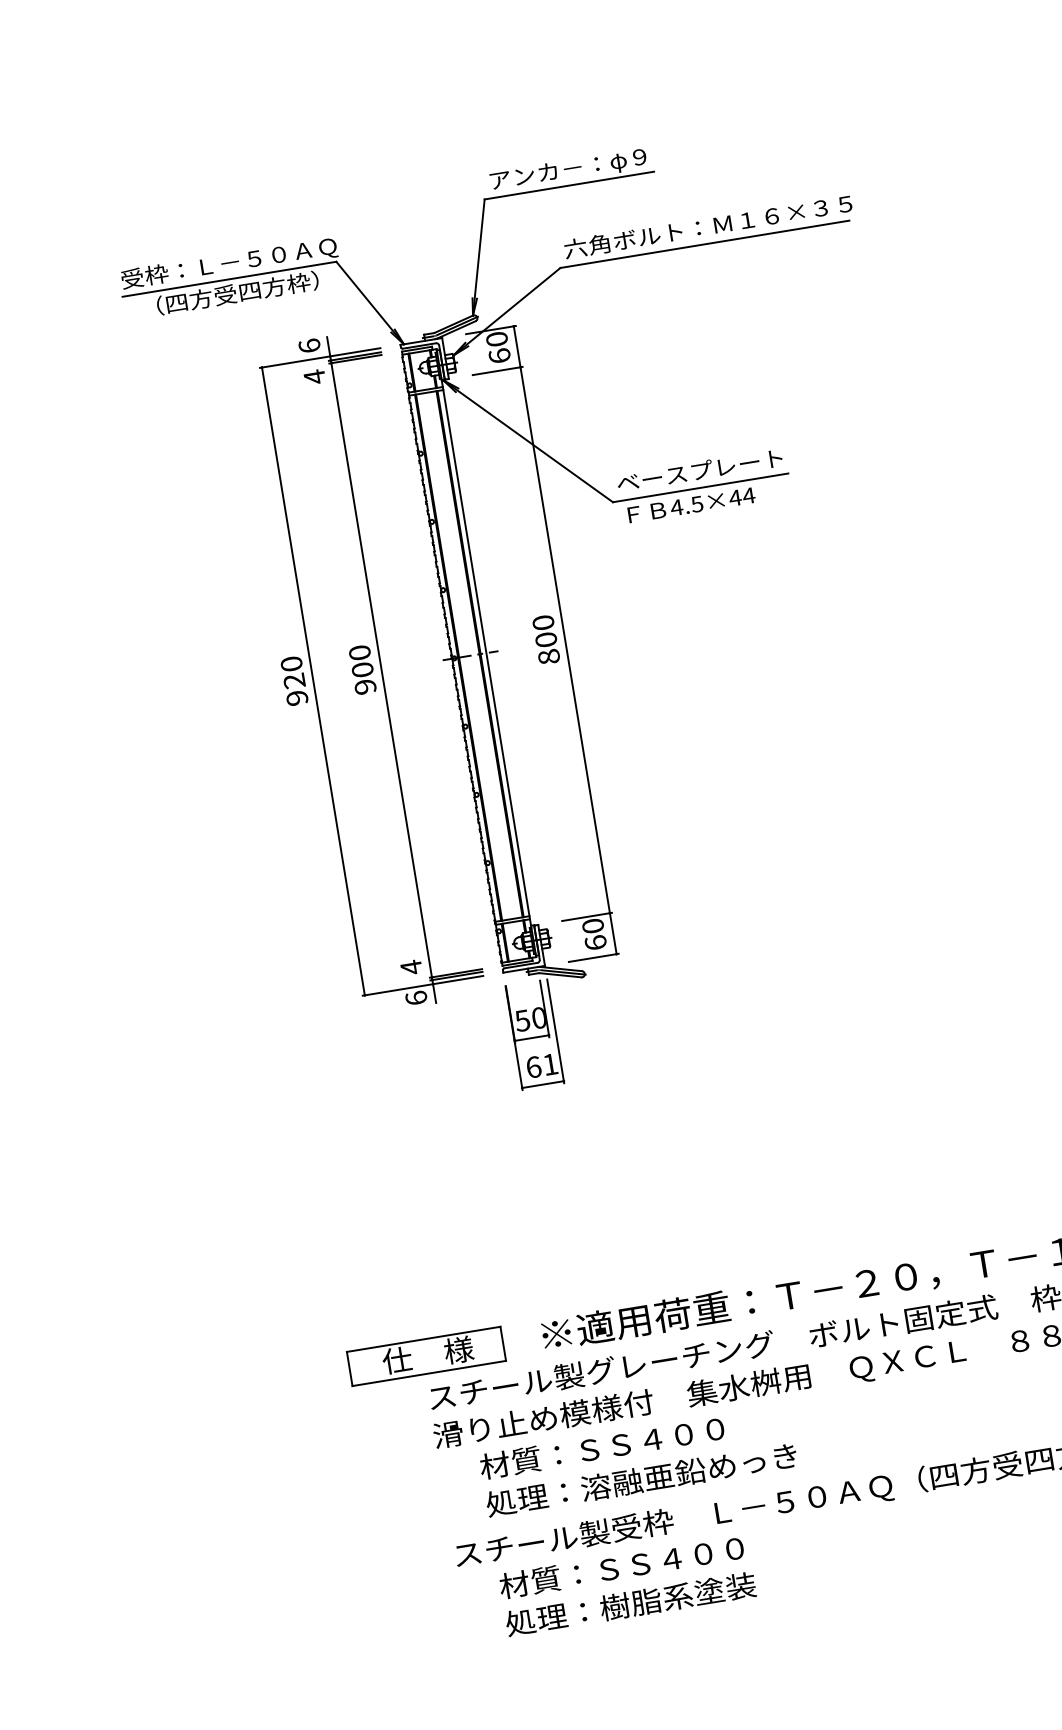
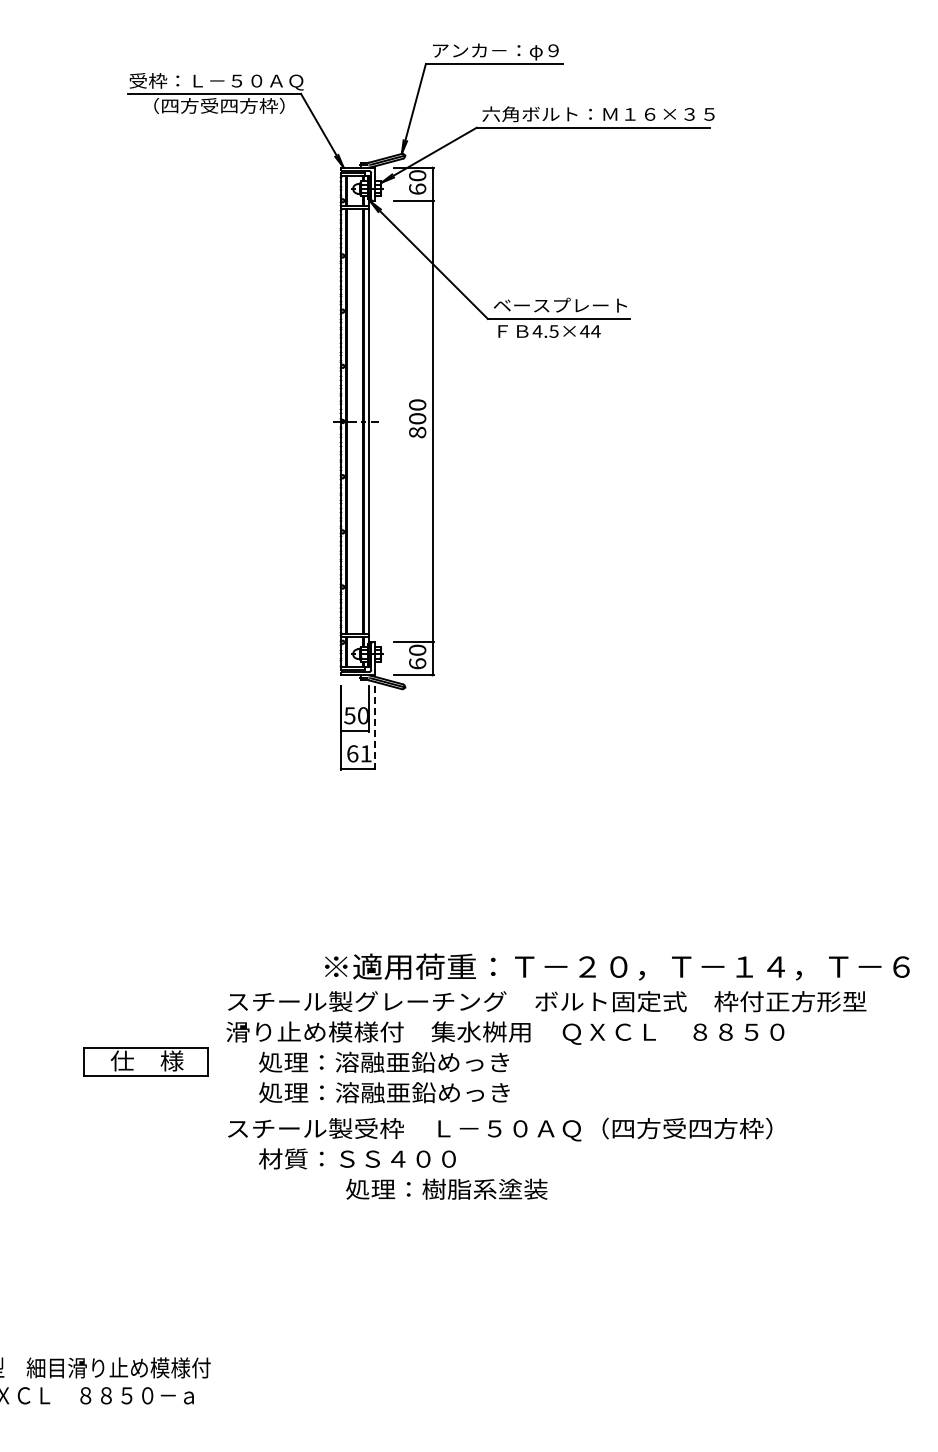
part: (358, 674) -> (265, 421), removed
line: (555, 1031) -> (374, 728), solid -> dashed
part: (425, 1356) -> (145, 1061), moved
text: (634, 1441) -> (383, 1061), 材質：ＳＳ４００ -> 処理：溶融亜鉛めっき
text: (630, 1603) -> (446, 1188), moved

